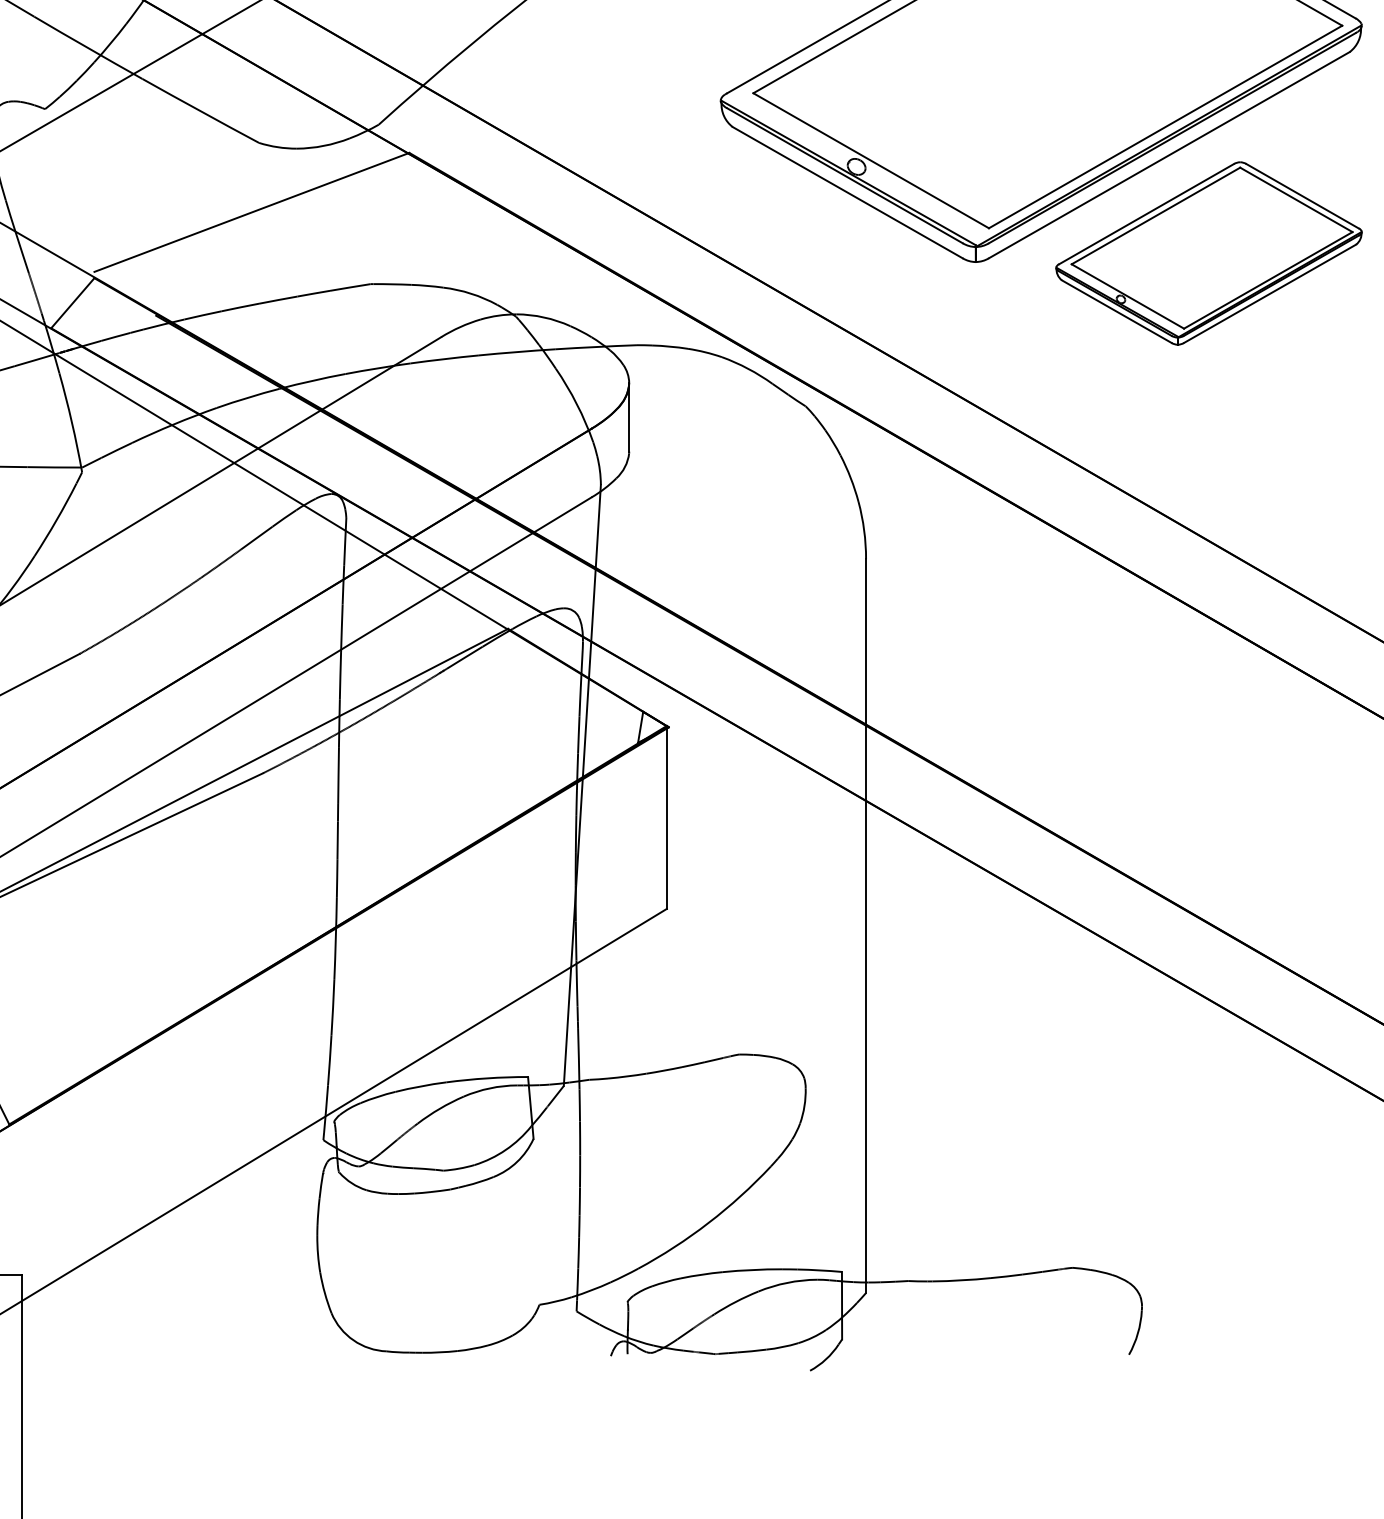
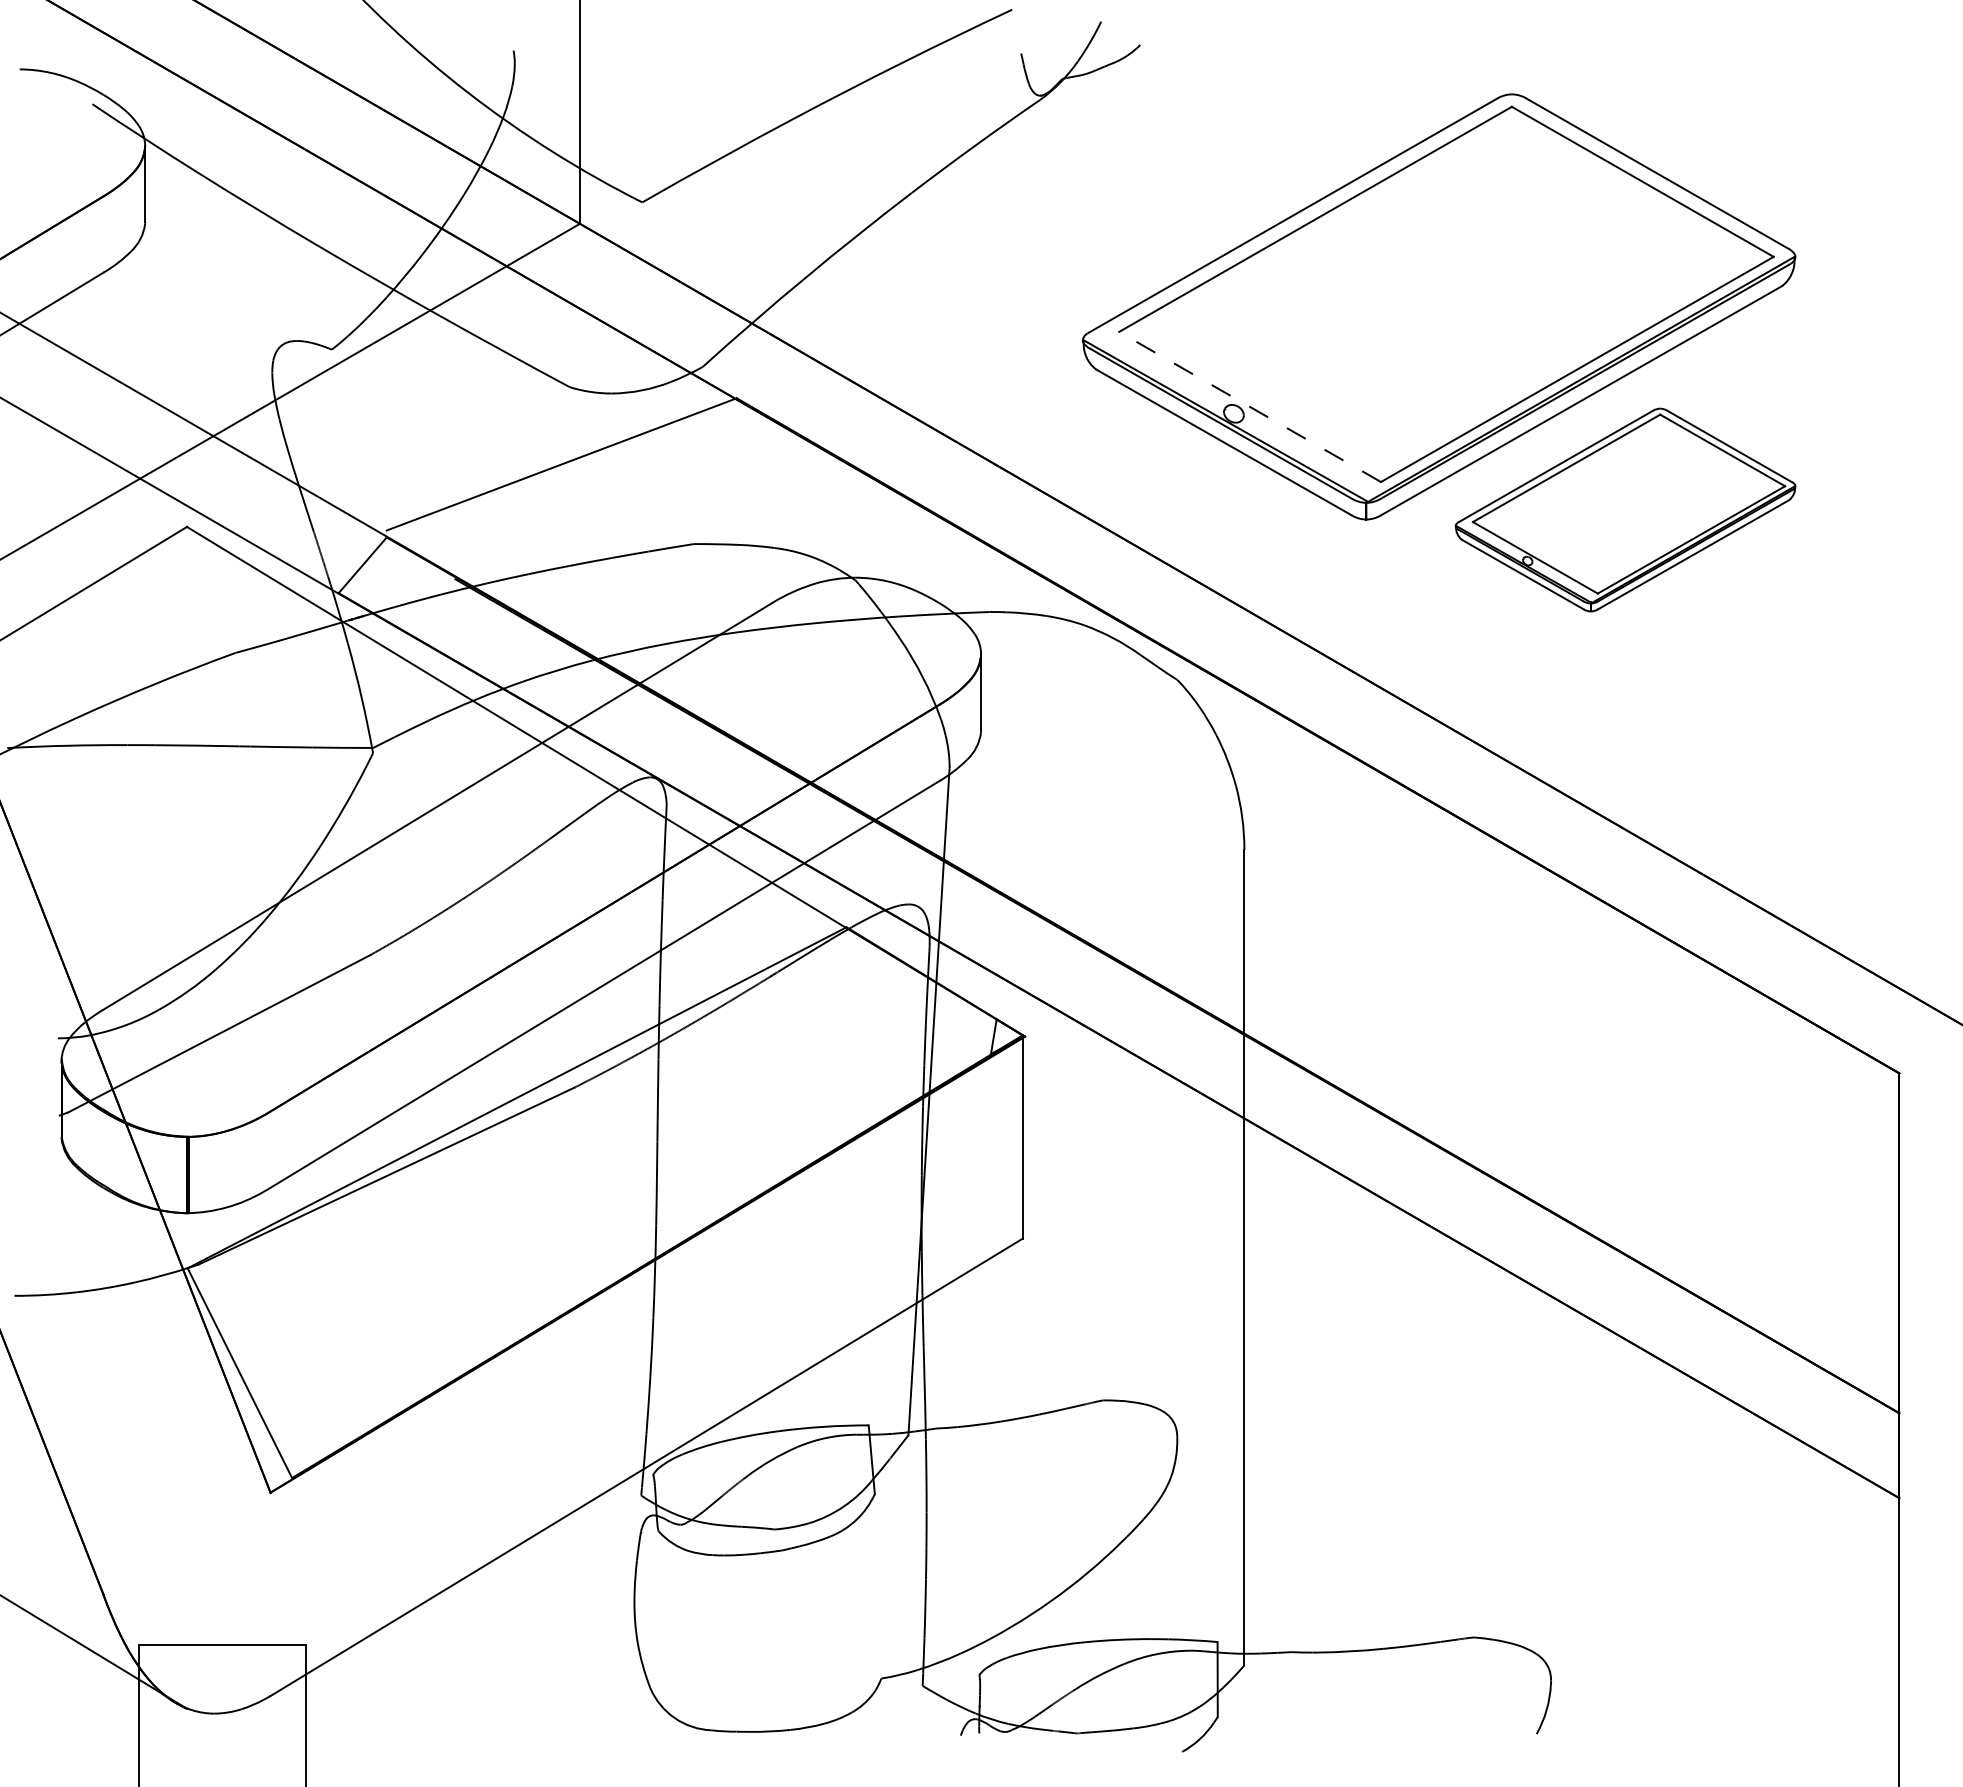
line: (871, 160) -> (1250, 406), solid -> dashed

